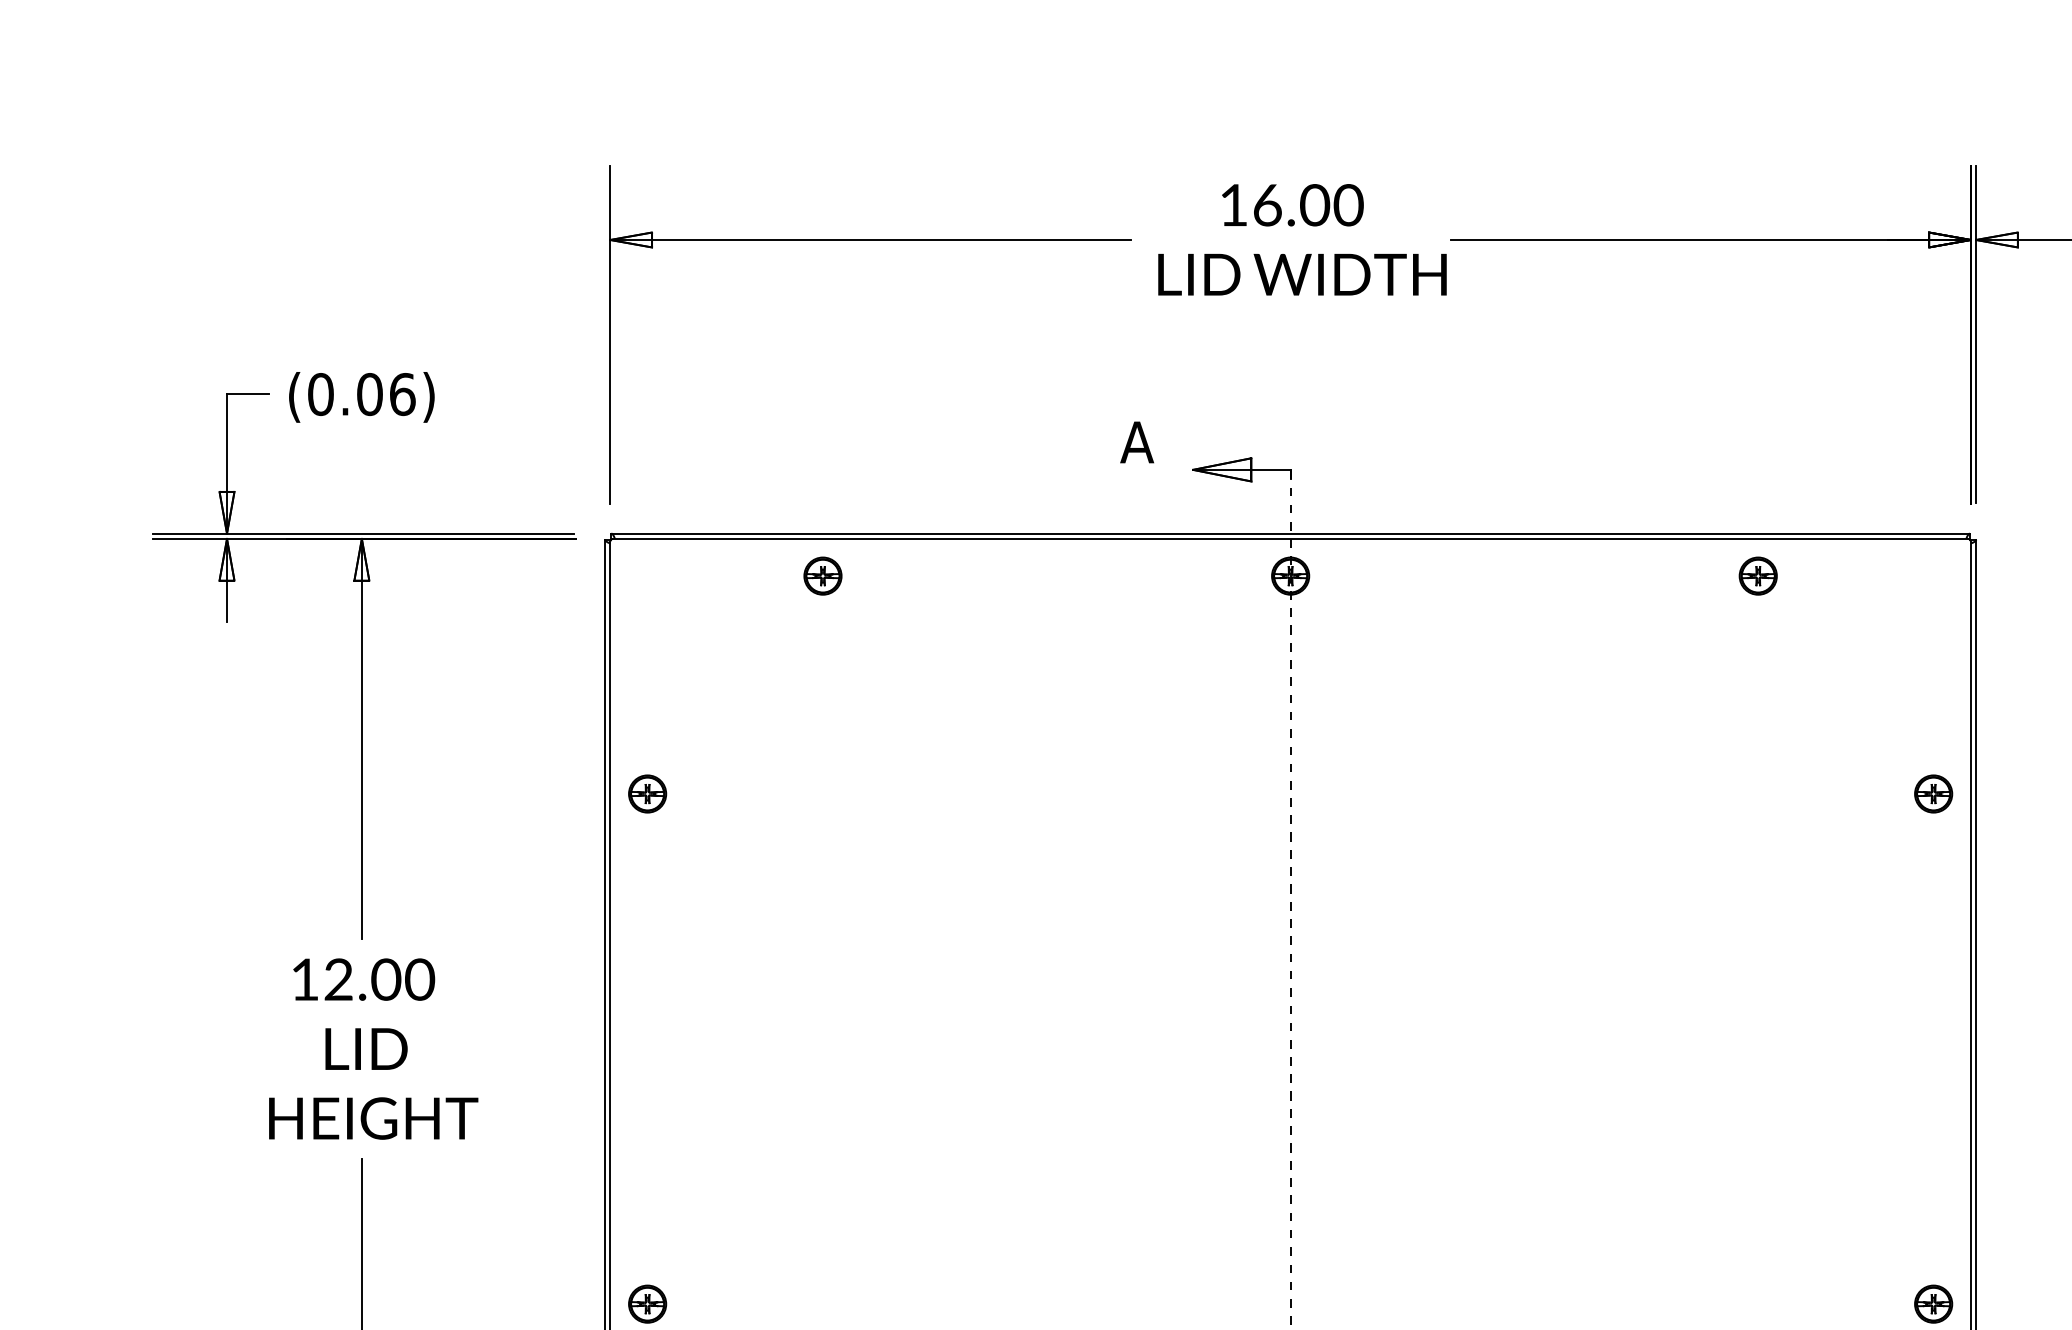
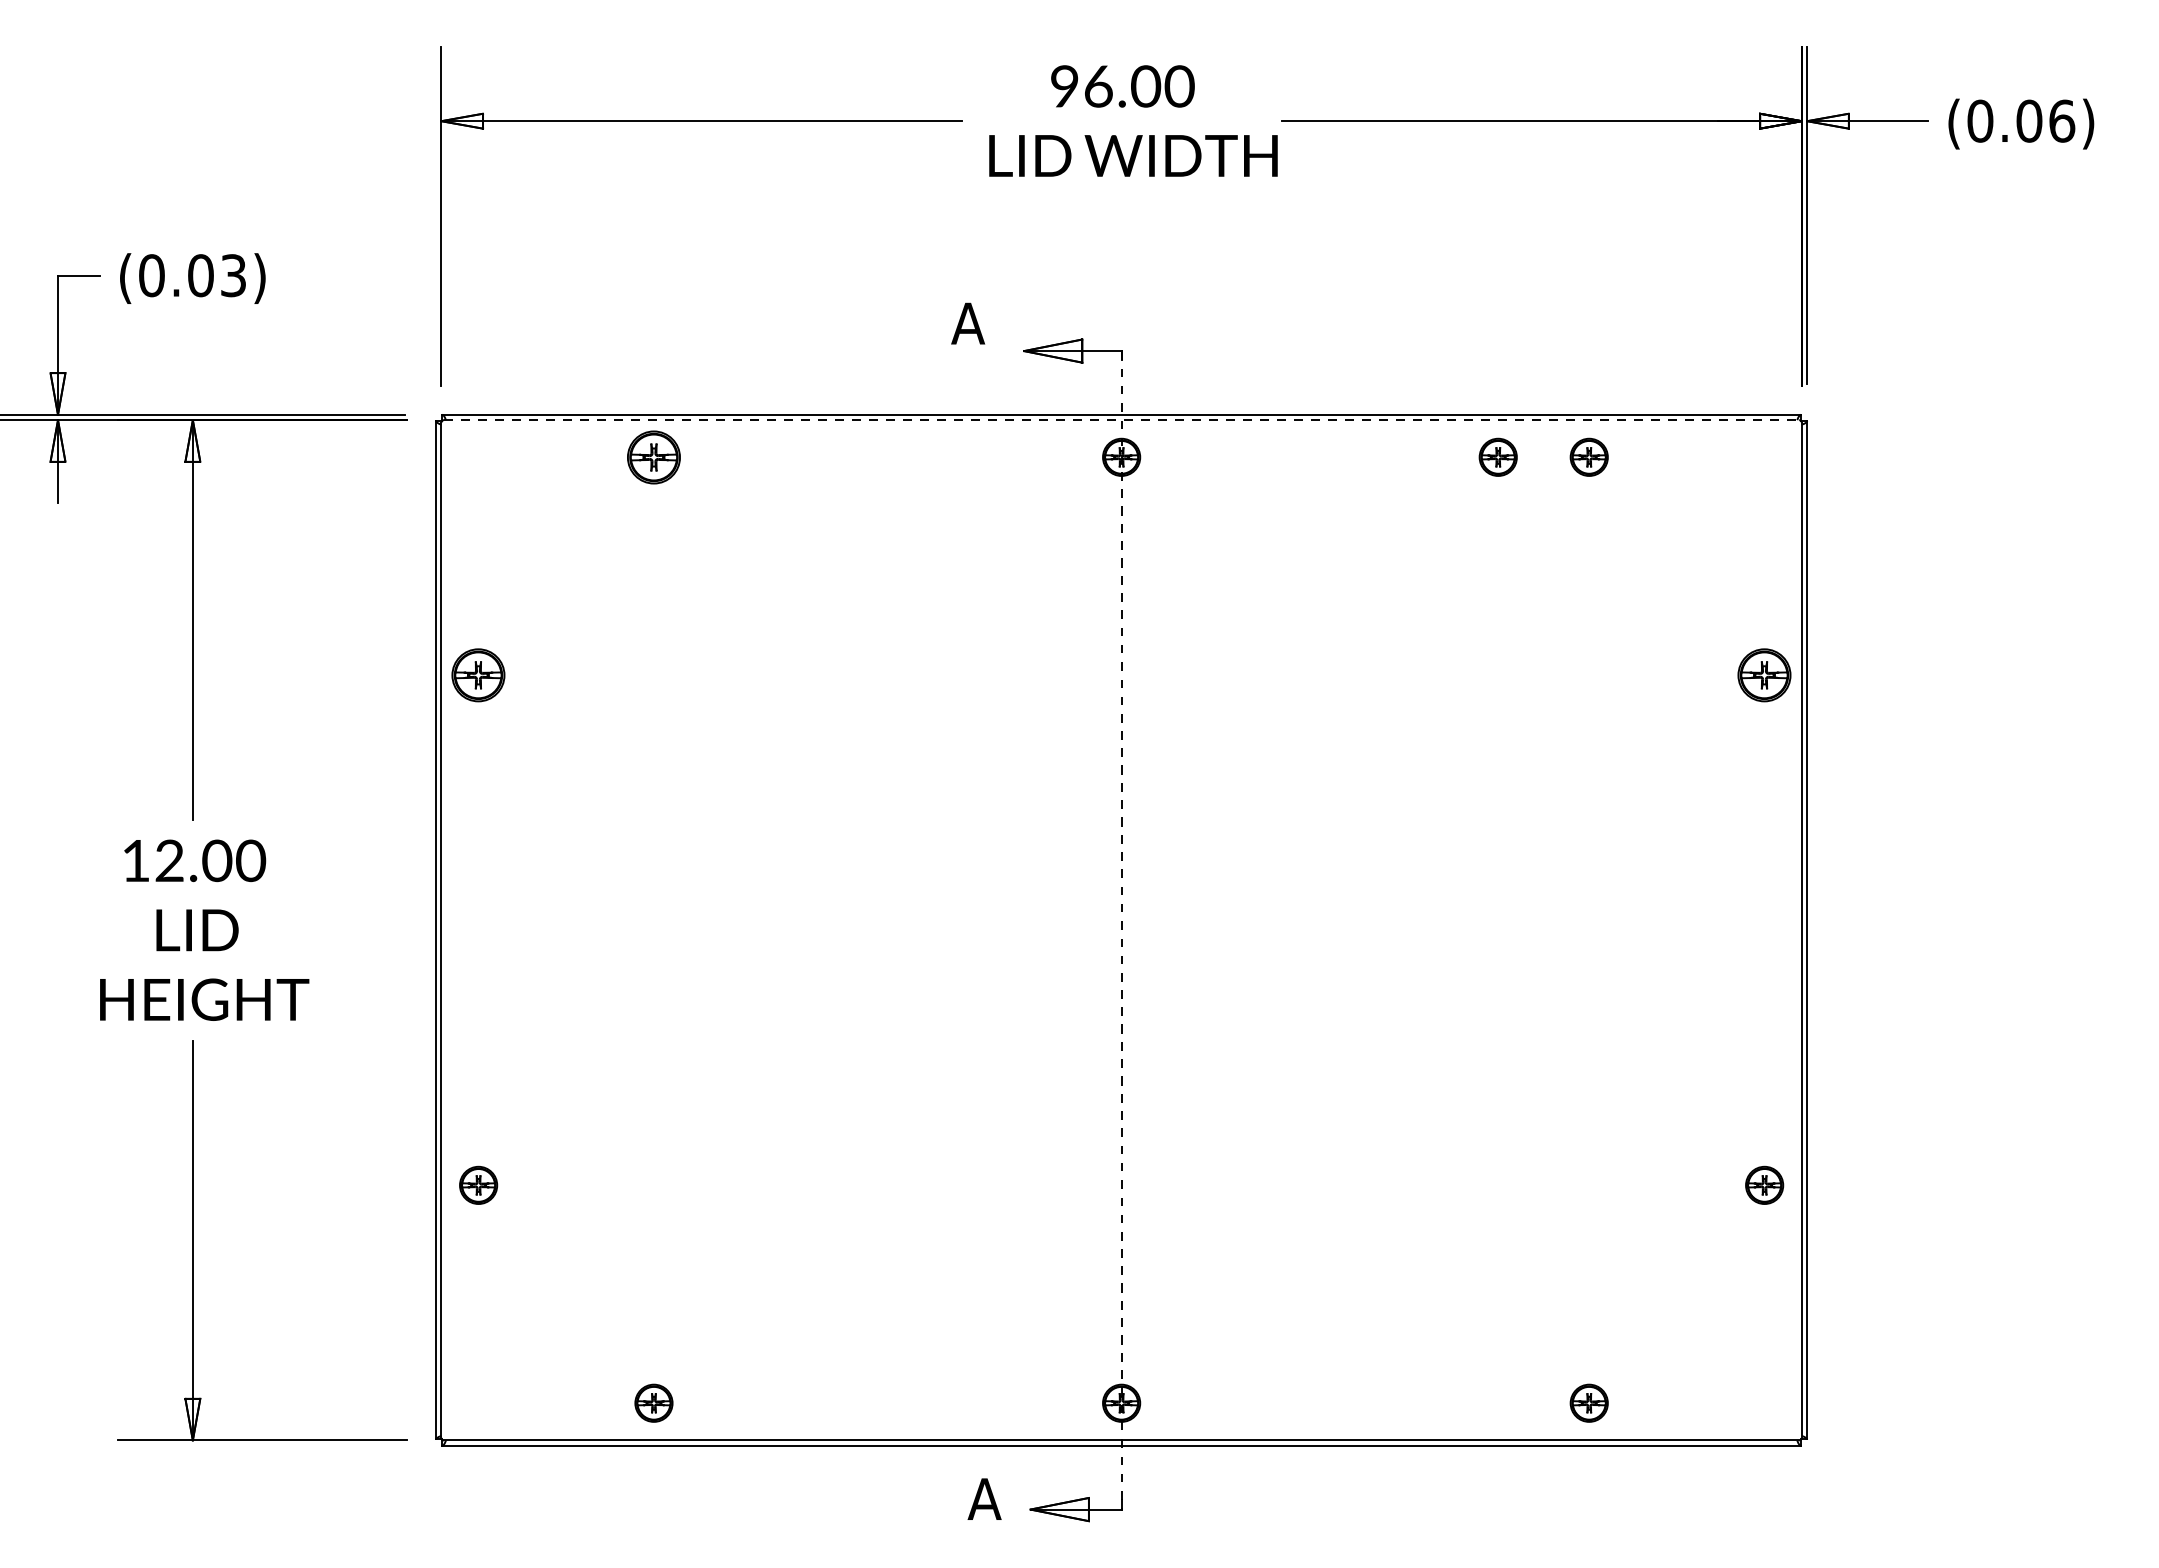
text: (1233, 205) -> (1064, 86), 16.00 -> 96.00
text: (402, 394) -> (233, 275), (0.06) -> (0.03)
line: (1290, 539) -> (1121, 420), solid -> dashed
part: (822, 575) -> (653, 456), size x1.4
part: (1666, 575) -> (1497, 456), added
part: (647, 793) -> (478, 674), size x1.4
part: (1933, 793) -> (1764, 674), size x1.4

